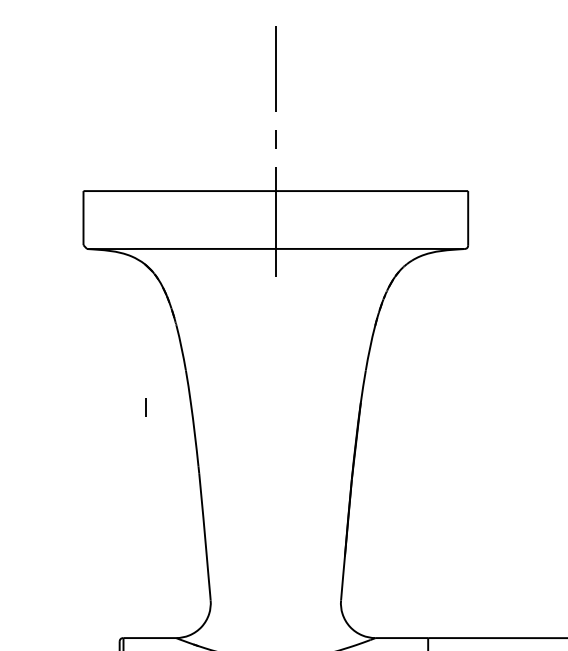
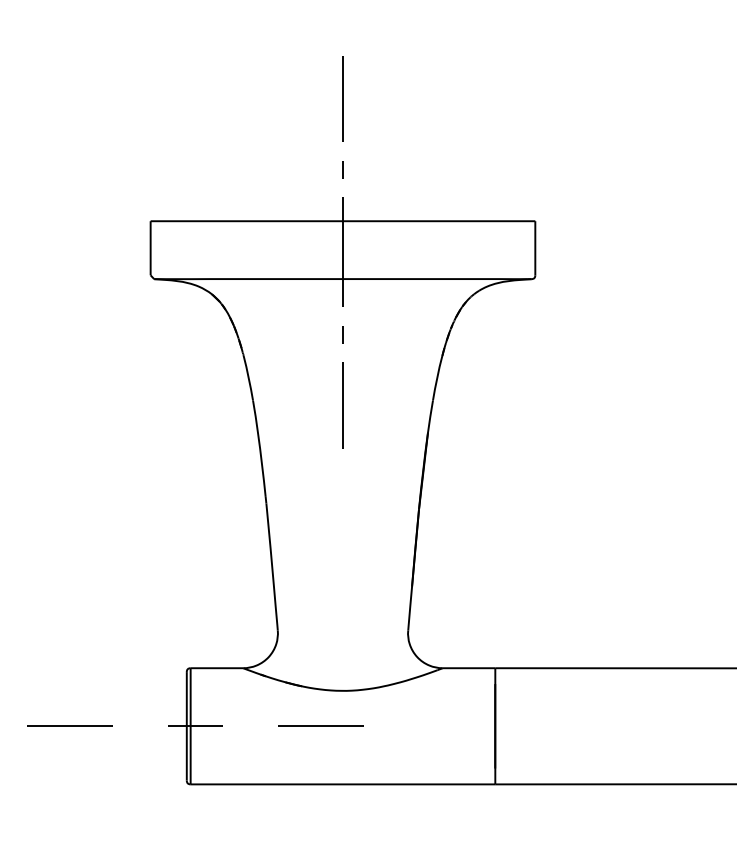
line: (275, 375) -> (342, 405), added
line: (145, 407) -> (342, 334), moved

